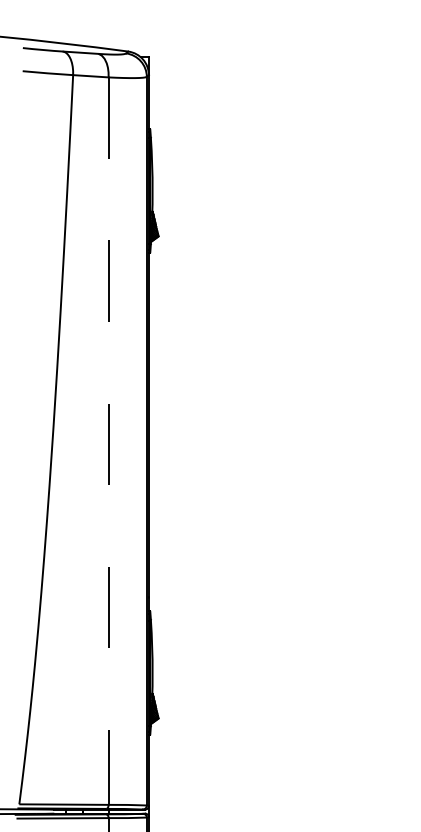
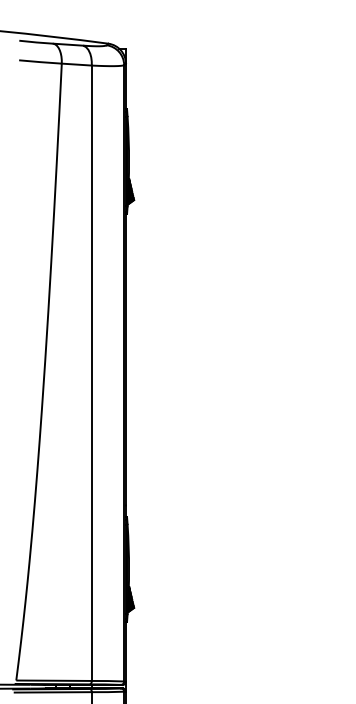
line: (108, 441) -> (91, 373), dashed -> solid

